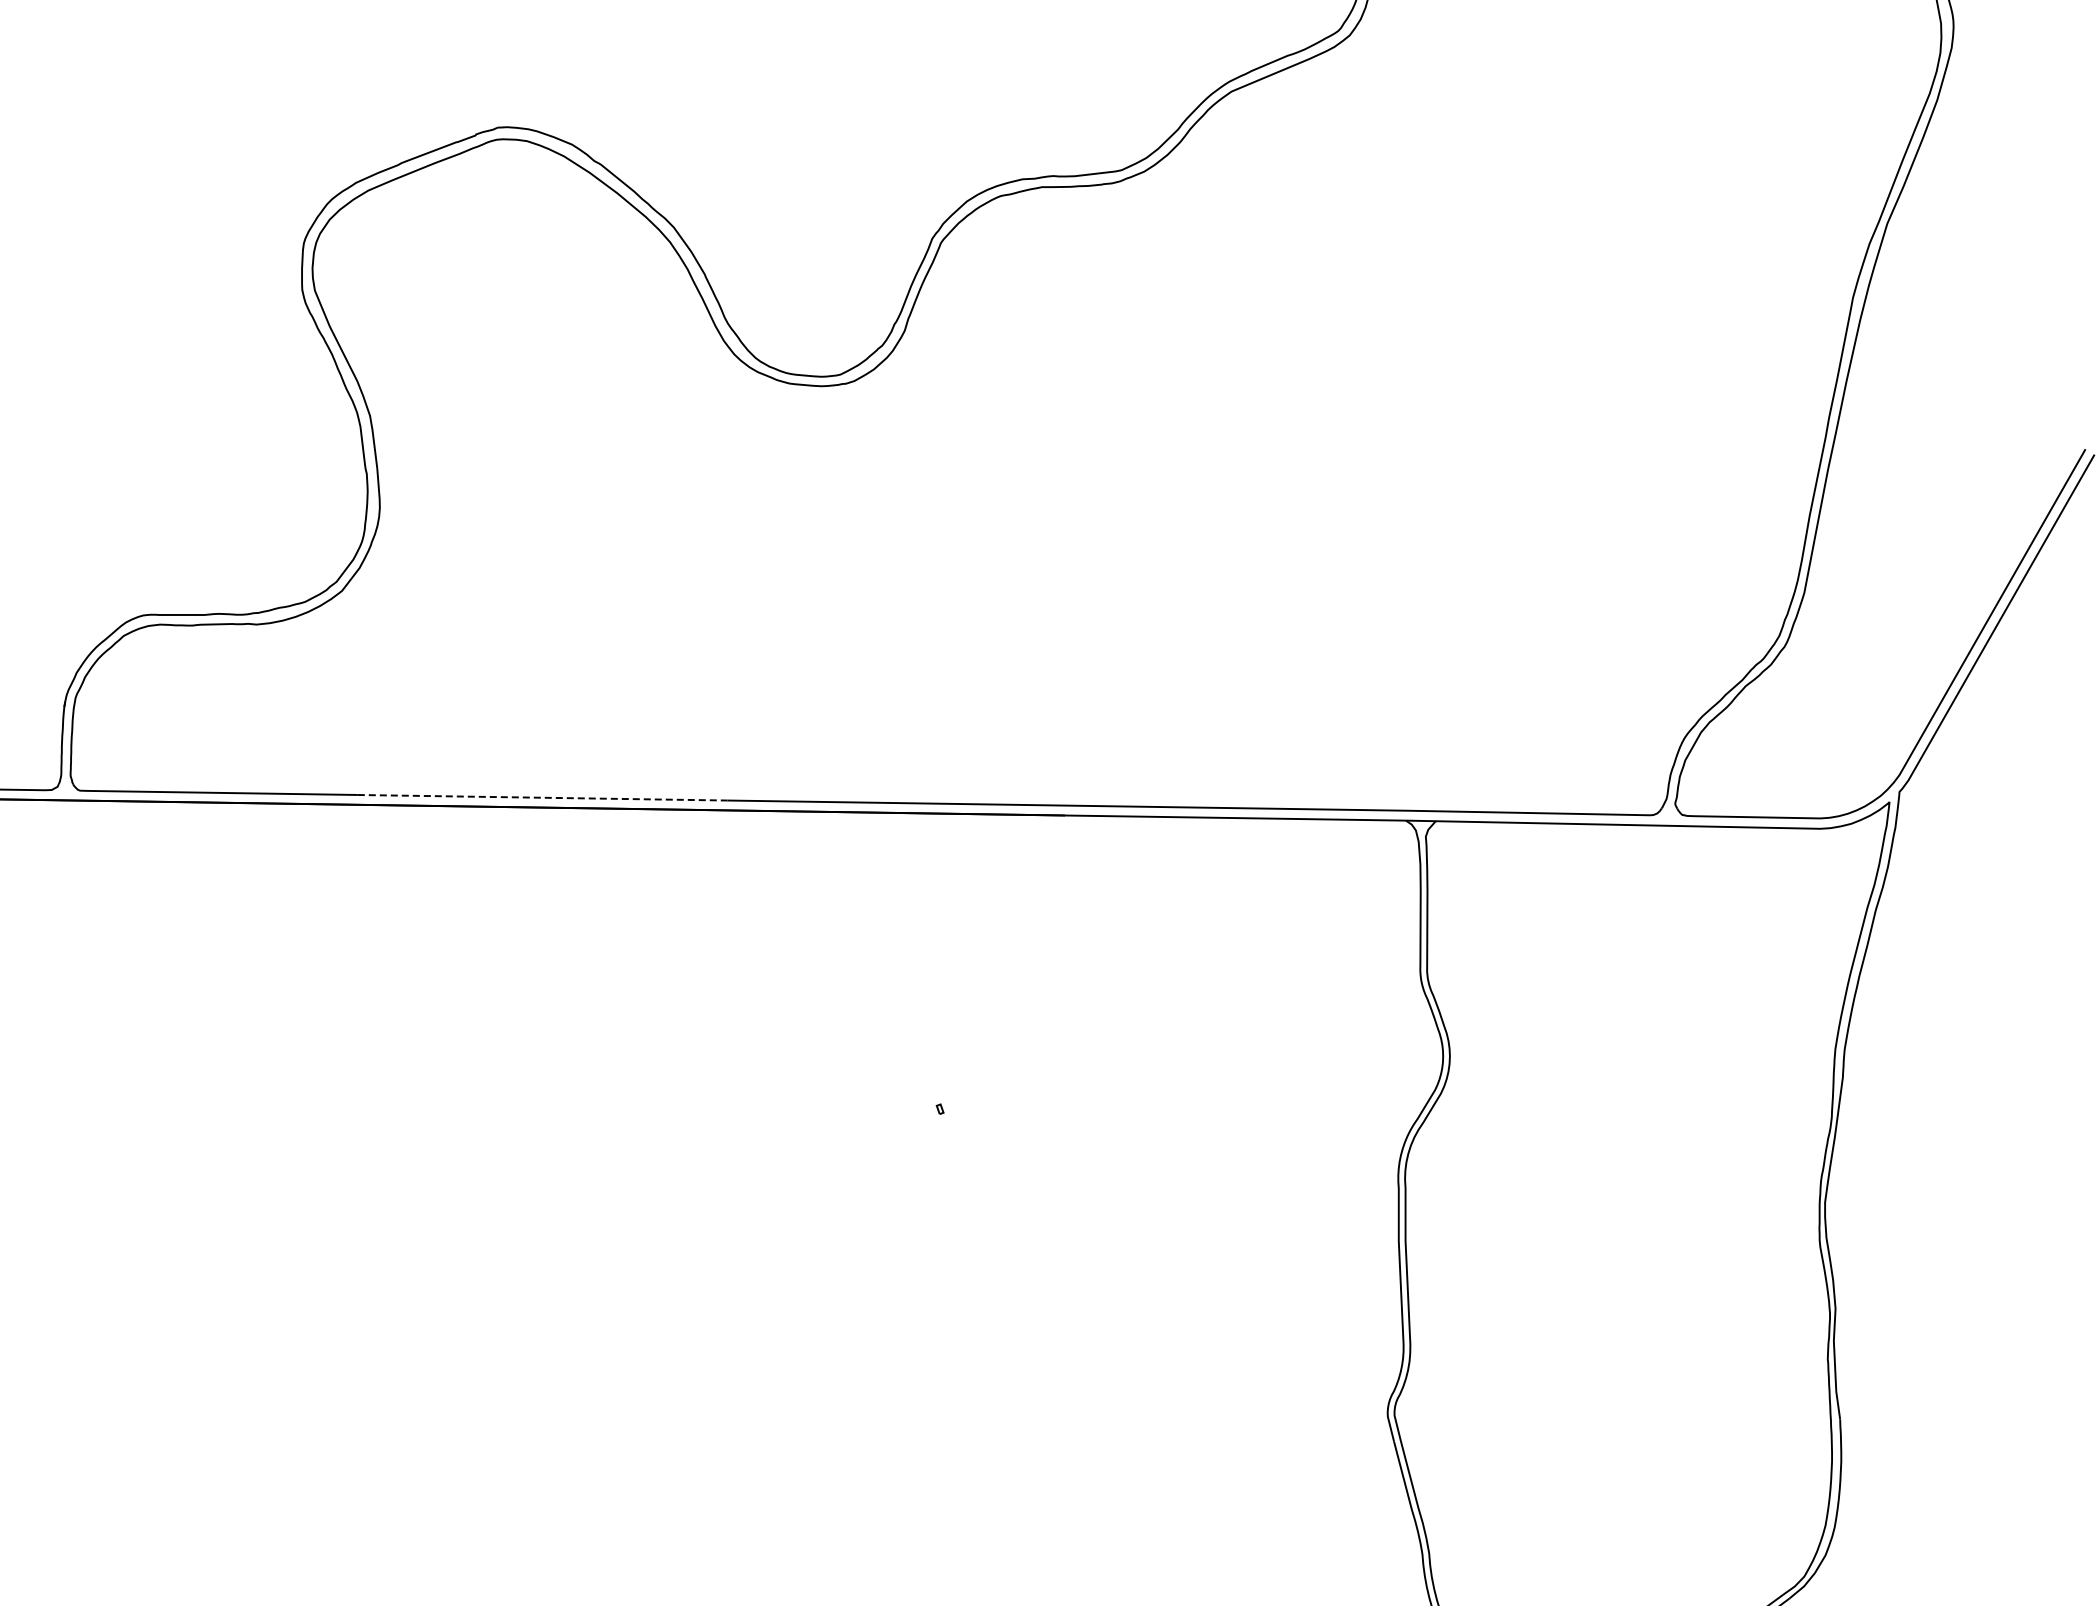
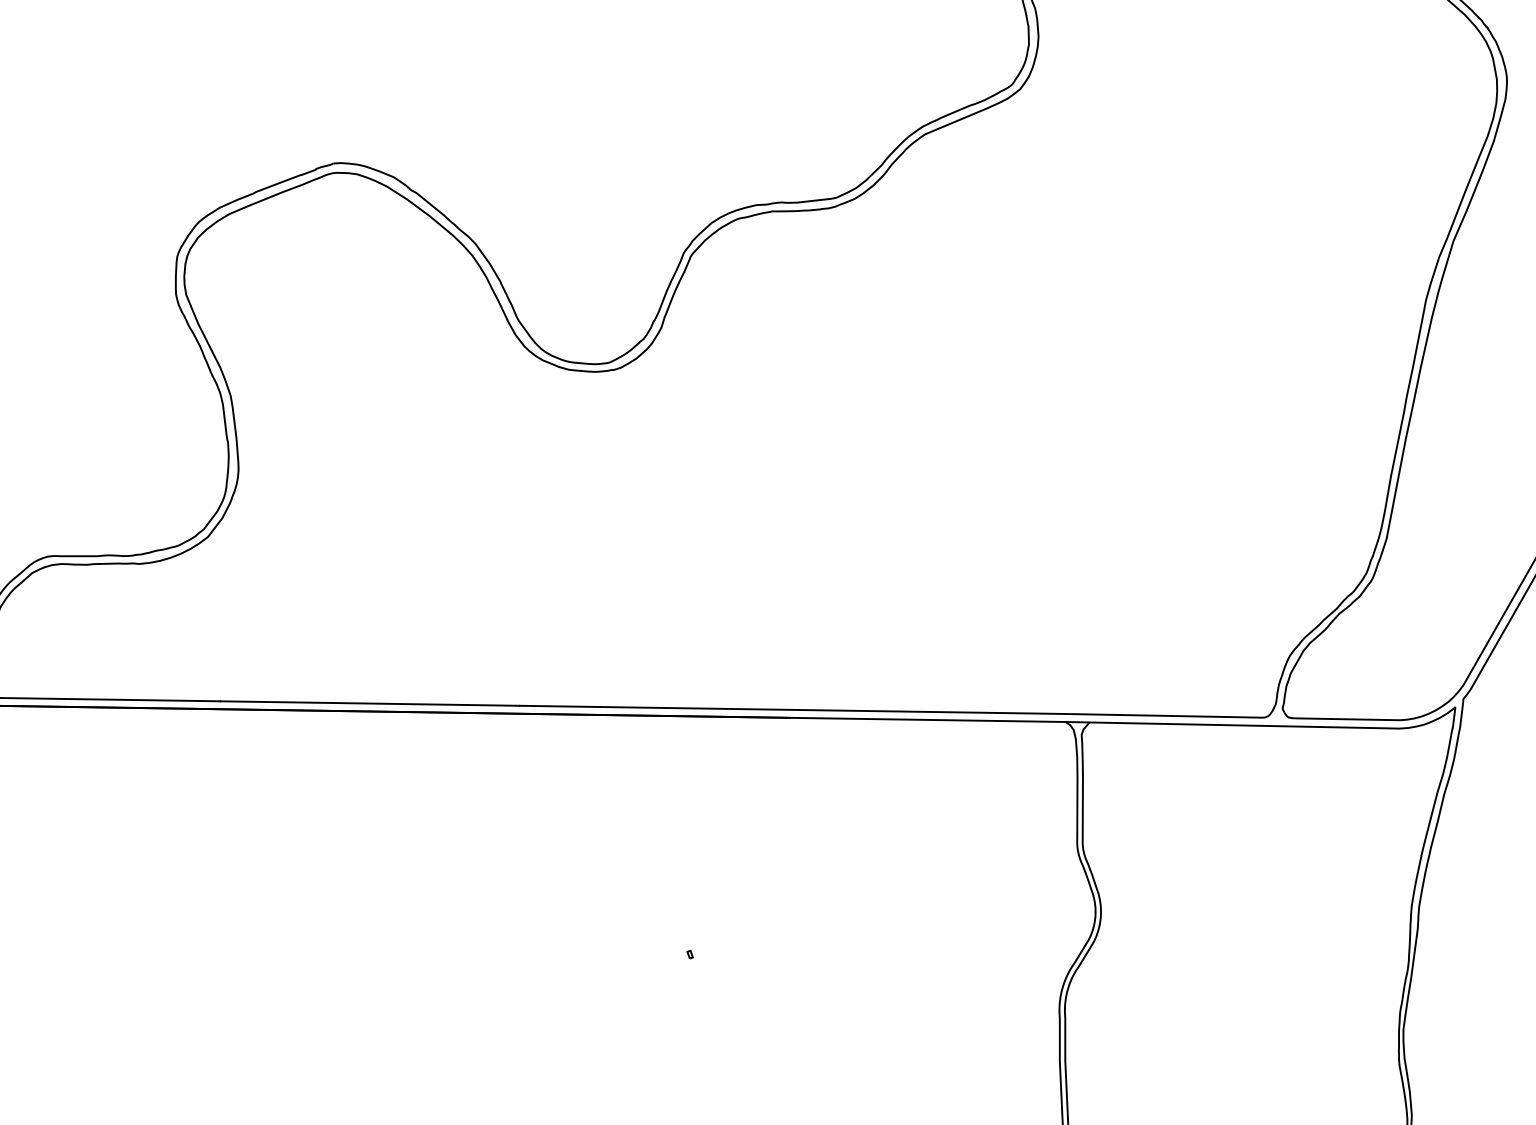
line: (542, 797) -> (369, 703), dashed -> solid

